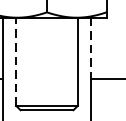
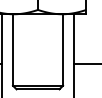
line: (90, 48) -> (73, 39), dashed -> solid
line: (16, 62) -> (13, 50), dashed -> solid

